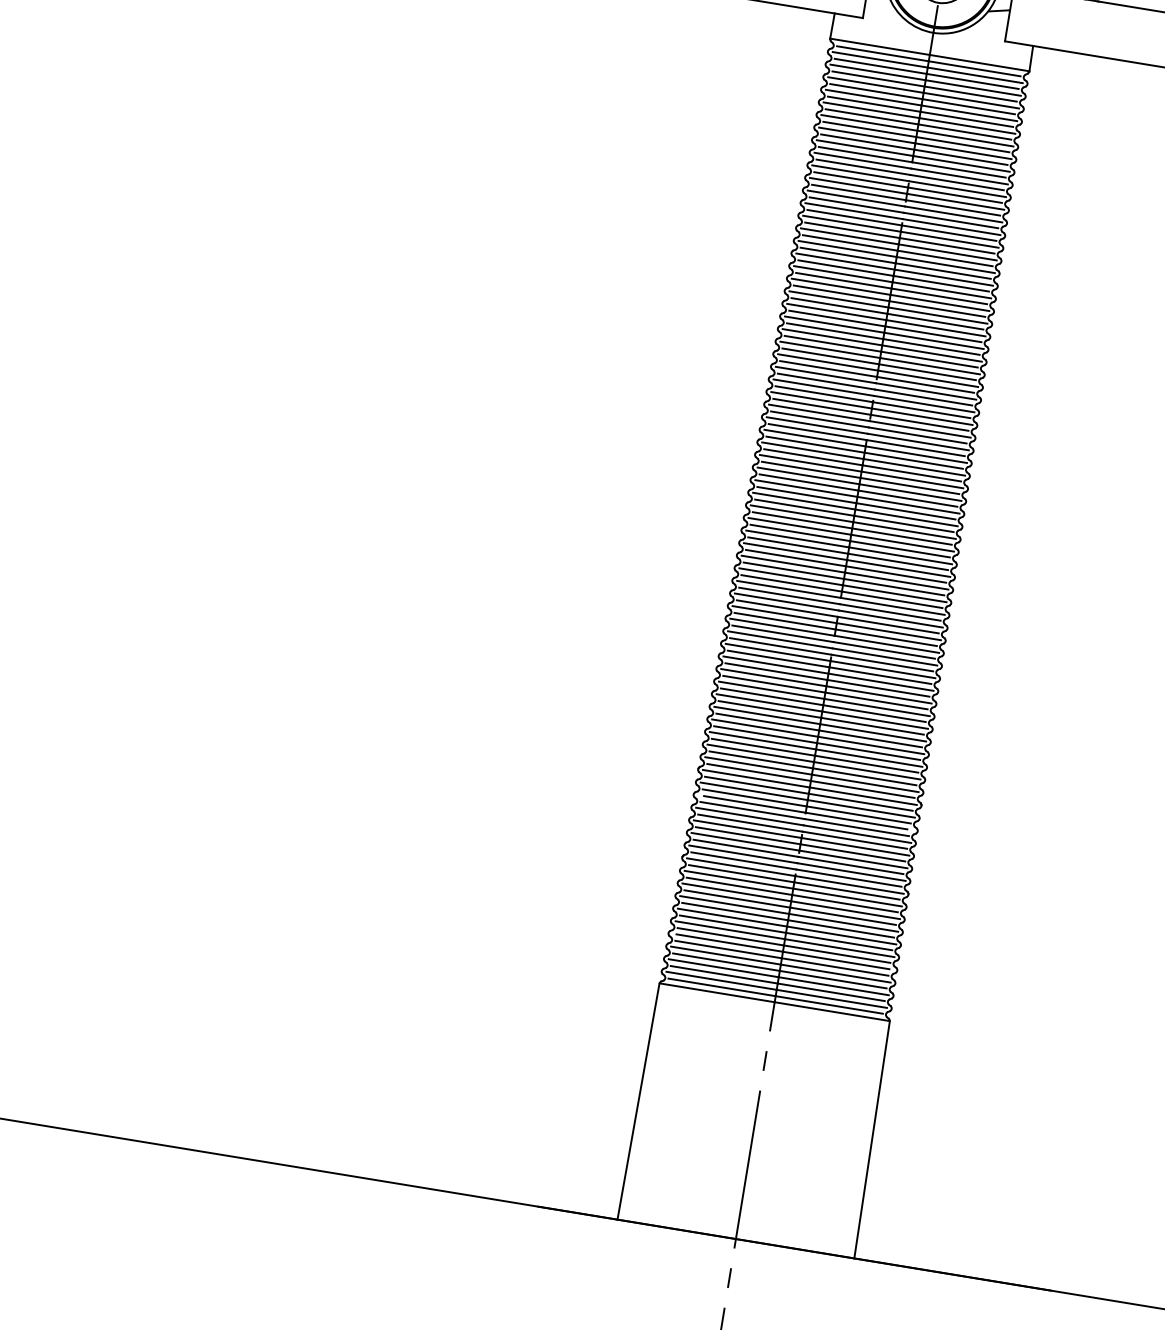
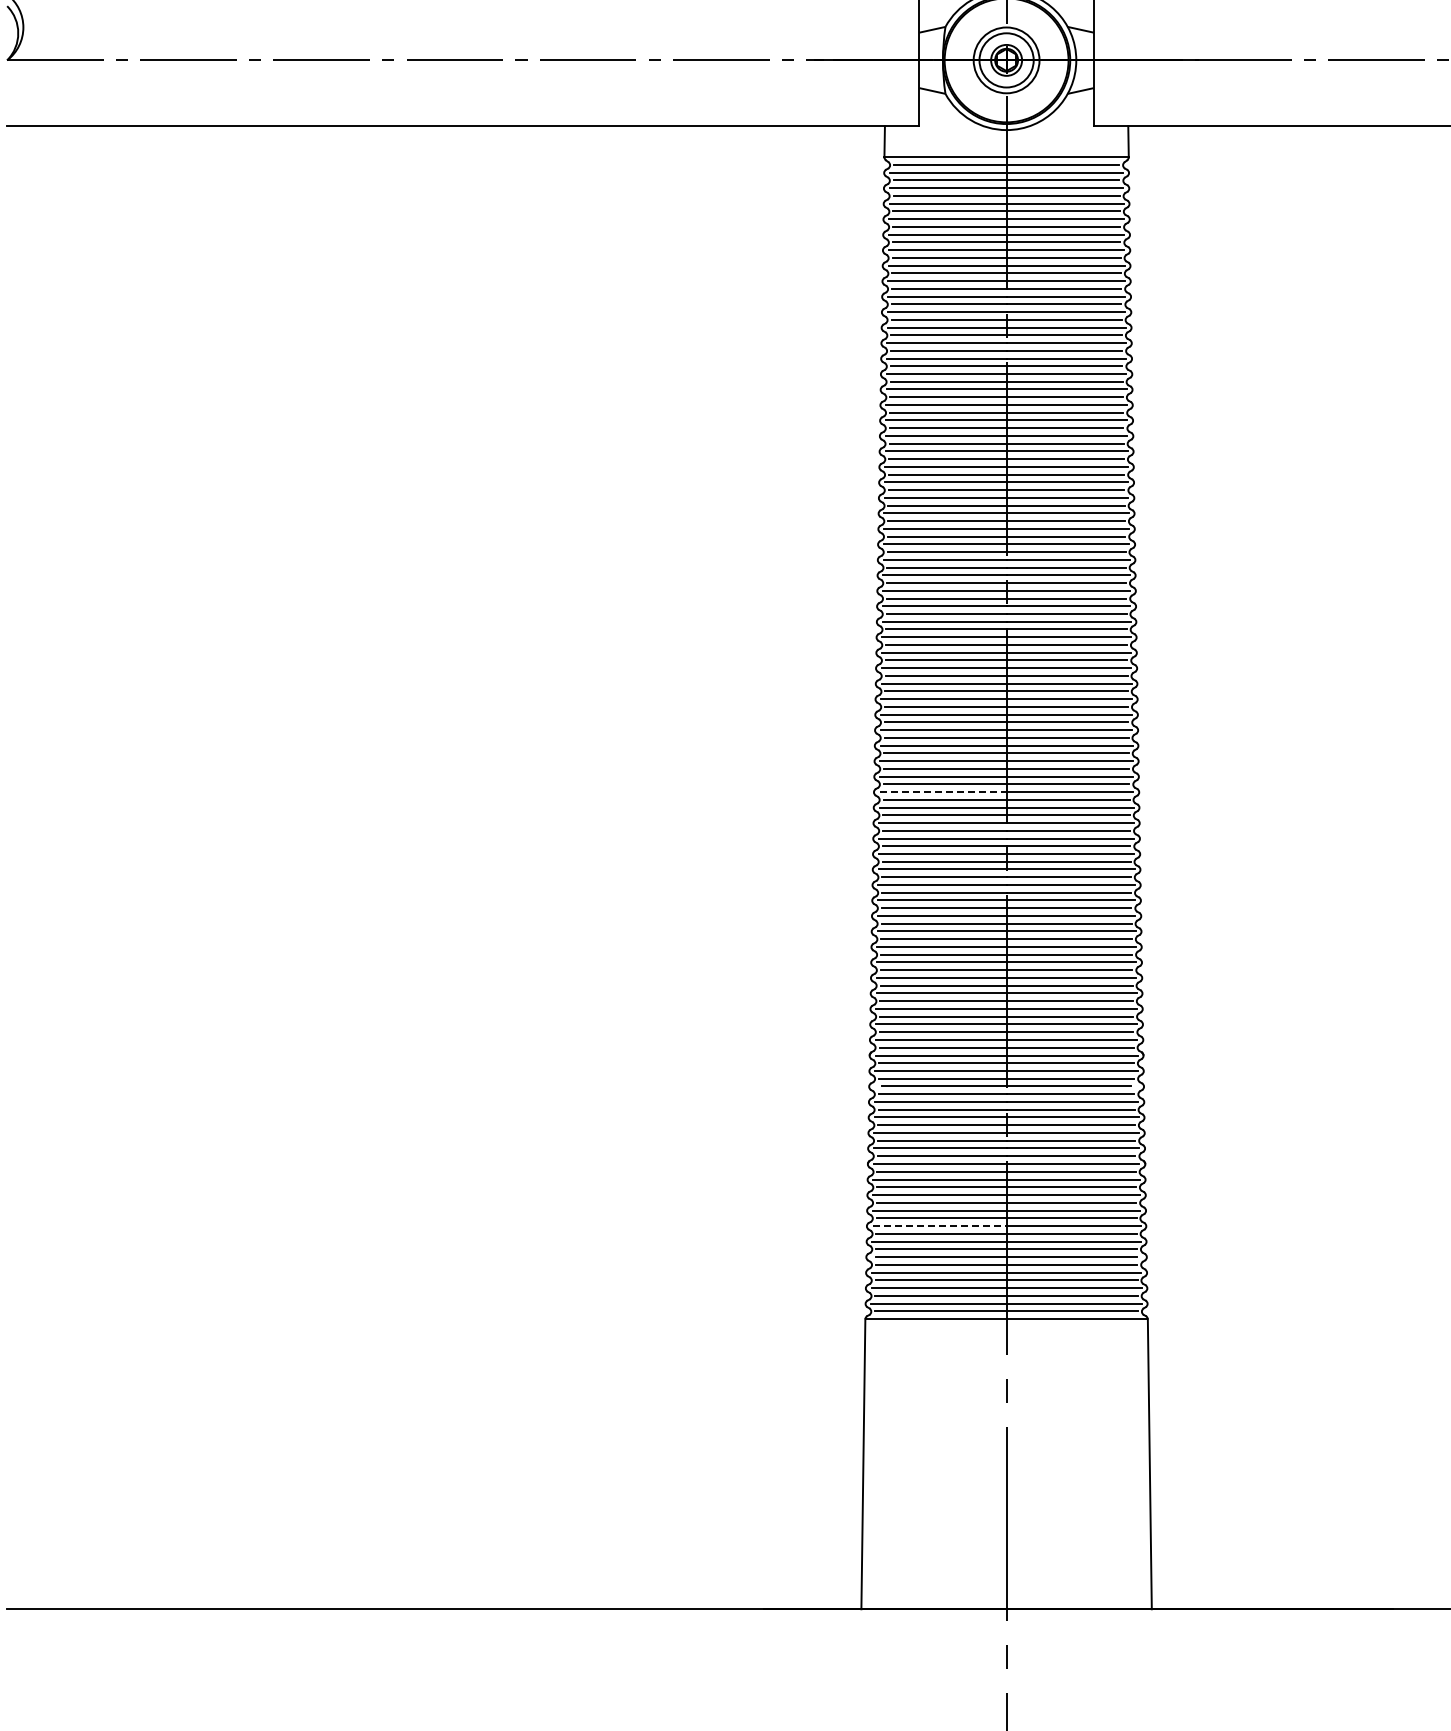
line: (793, 564) -> (943, 792), solid -> dashed
line: (732, 917) -> (939, 1226), solid -> dashed

